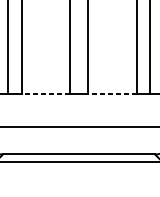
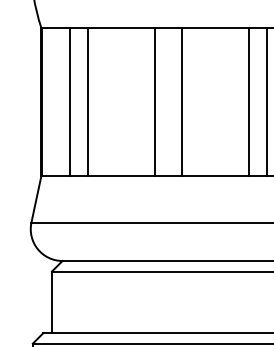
line: (45, 93) -> (121, 176), dashed -> solid
line: (112, 93) -> (215, 176), dashed -> solid

